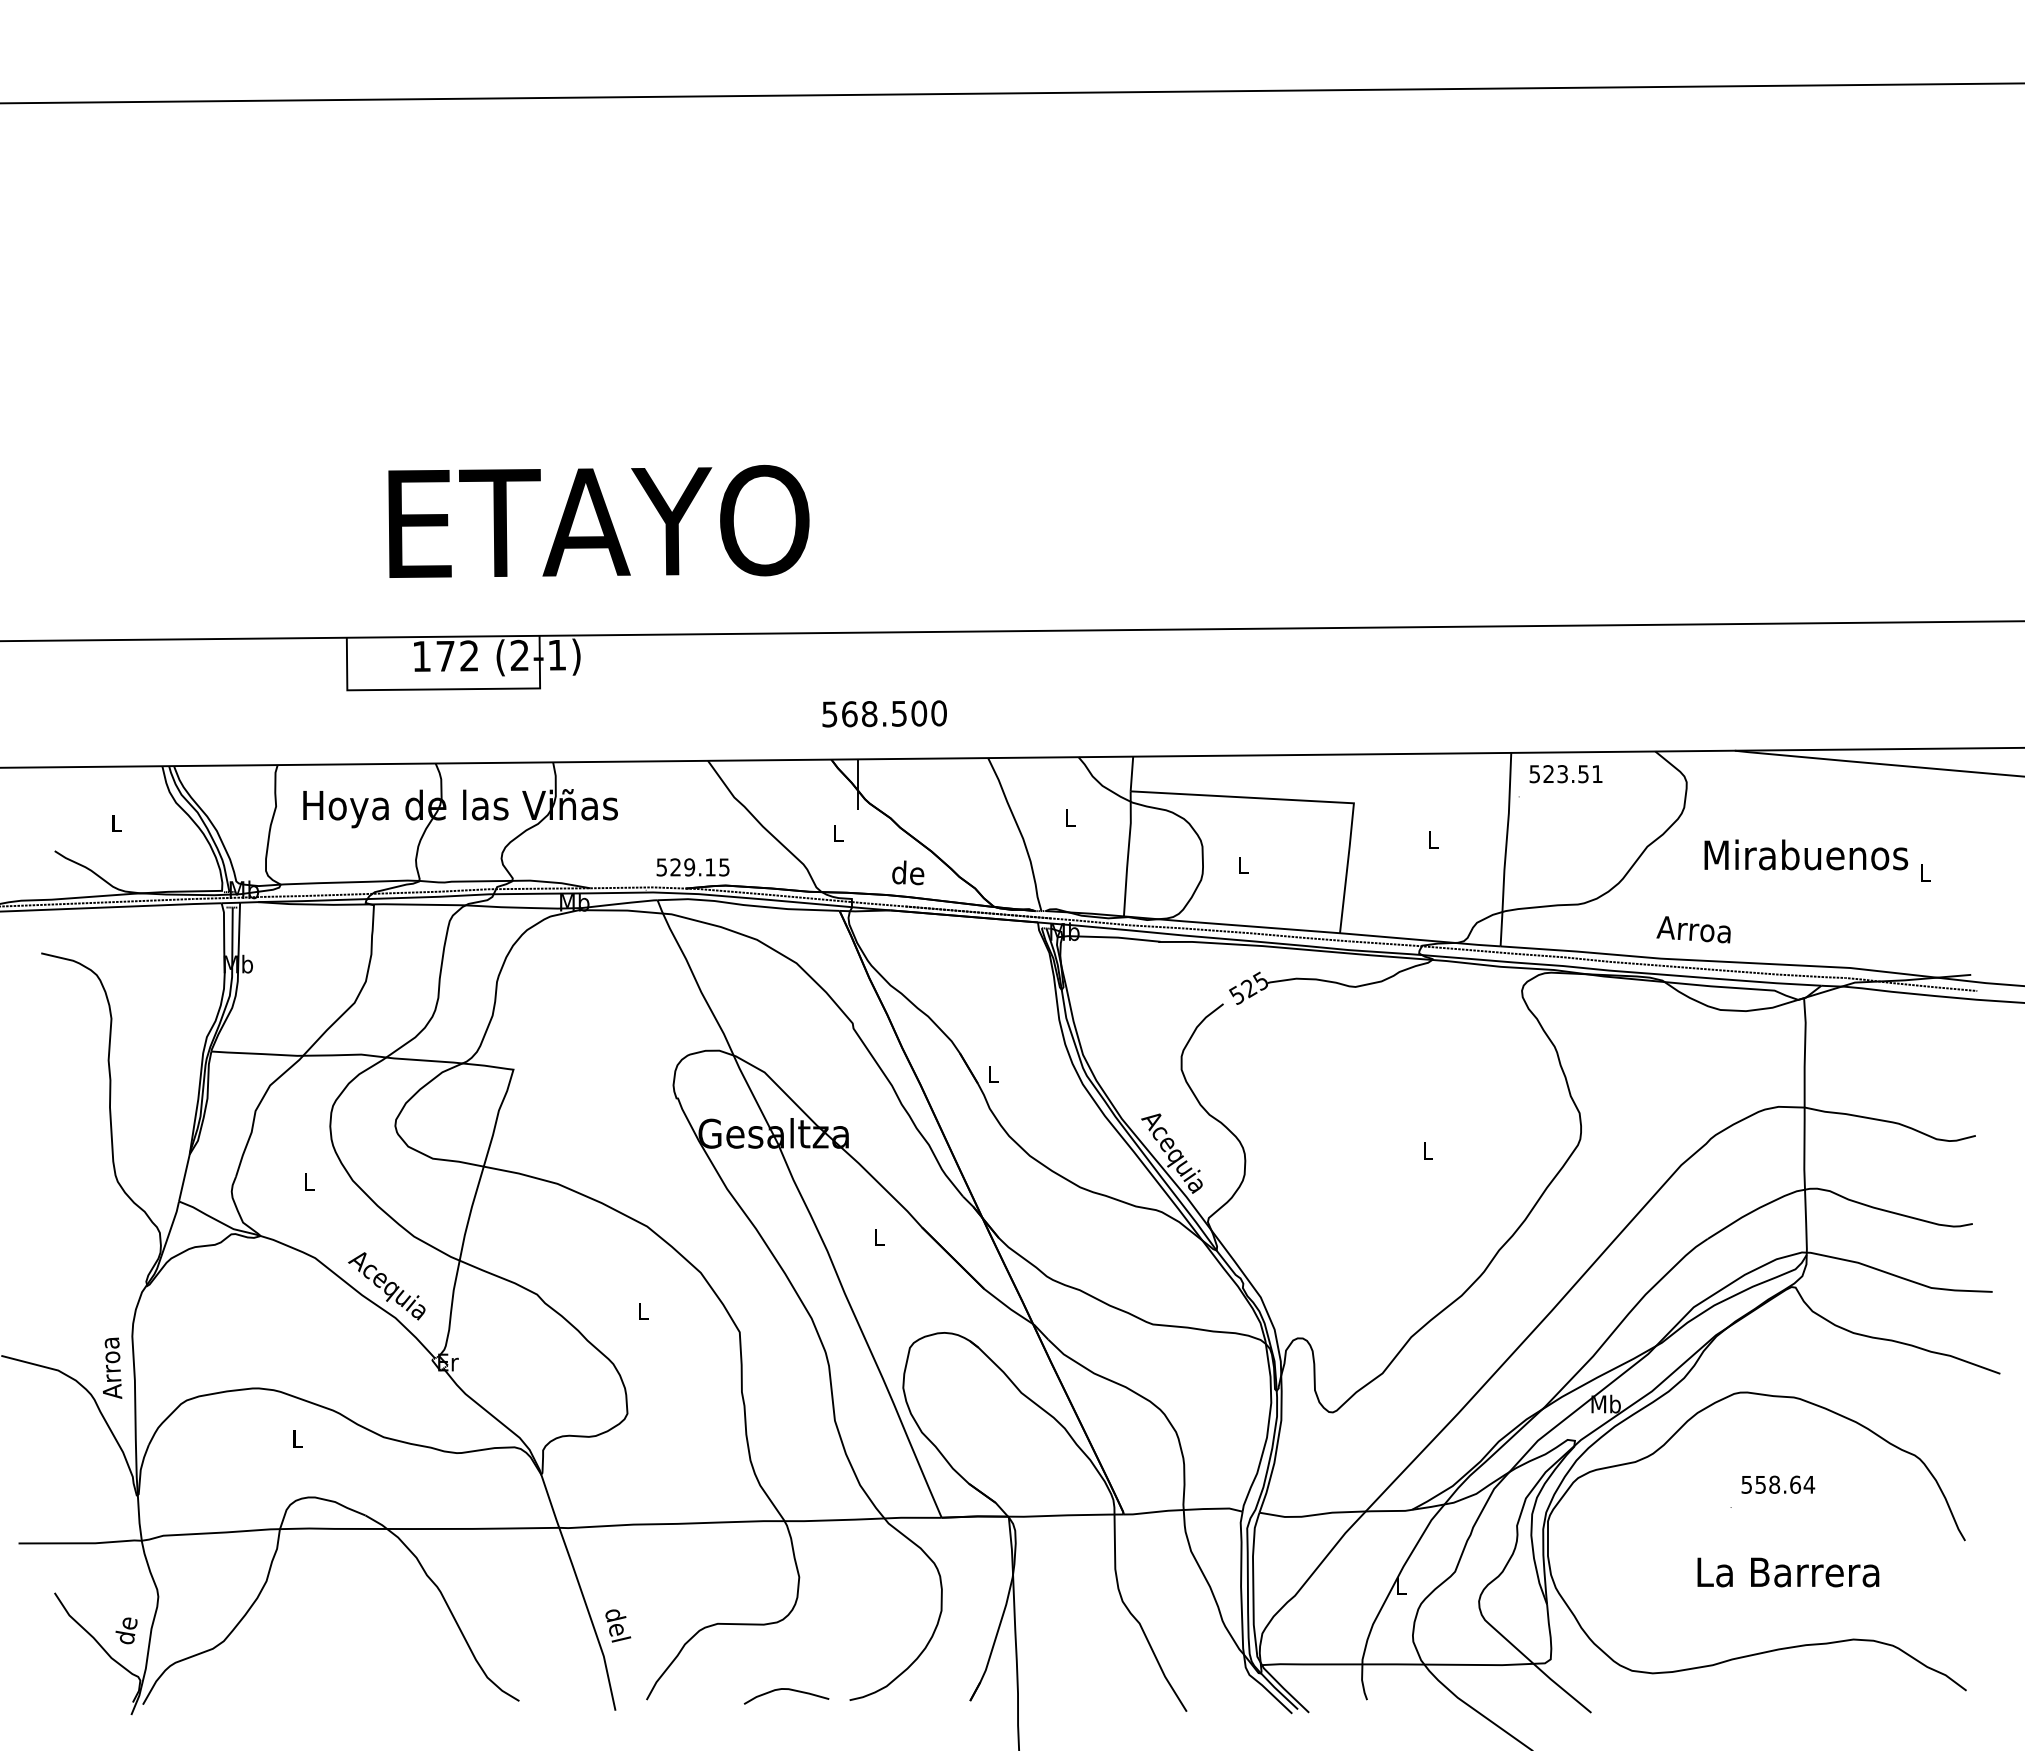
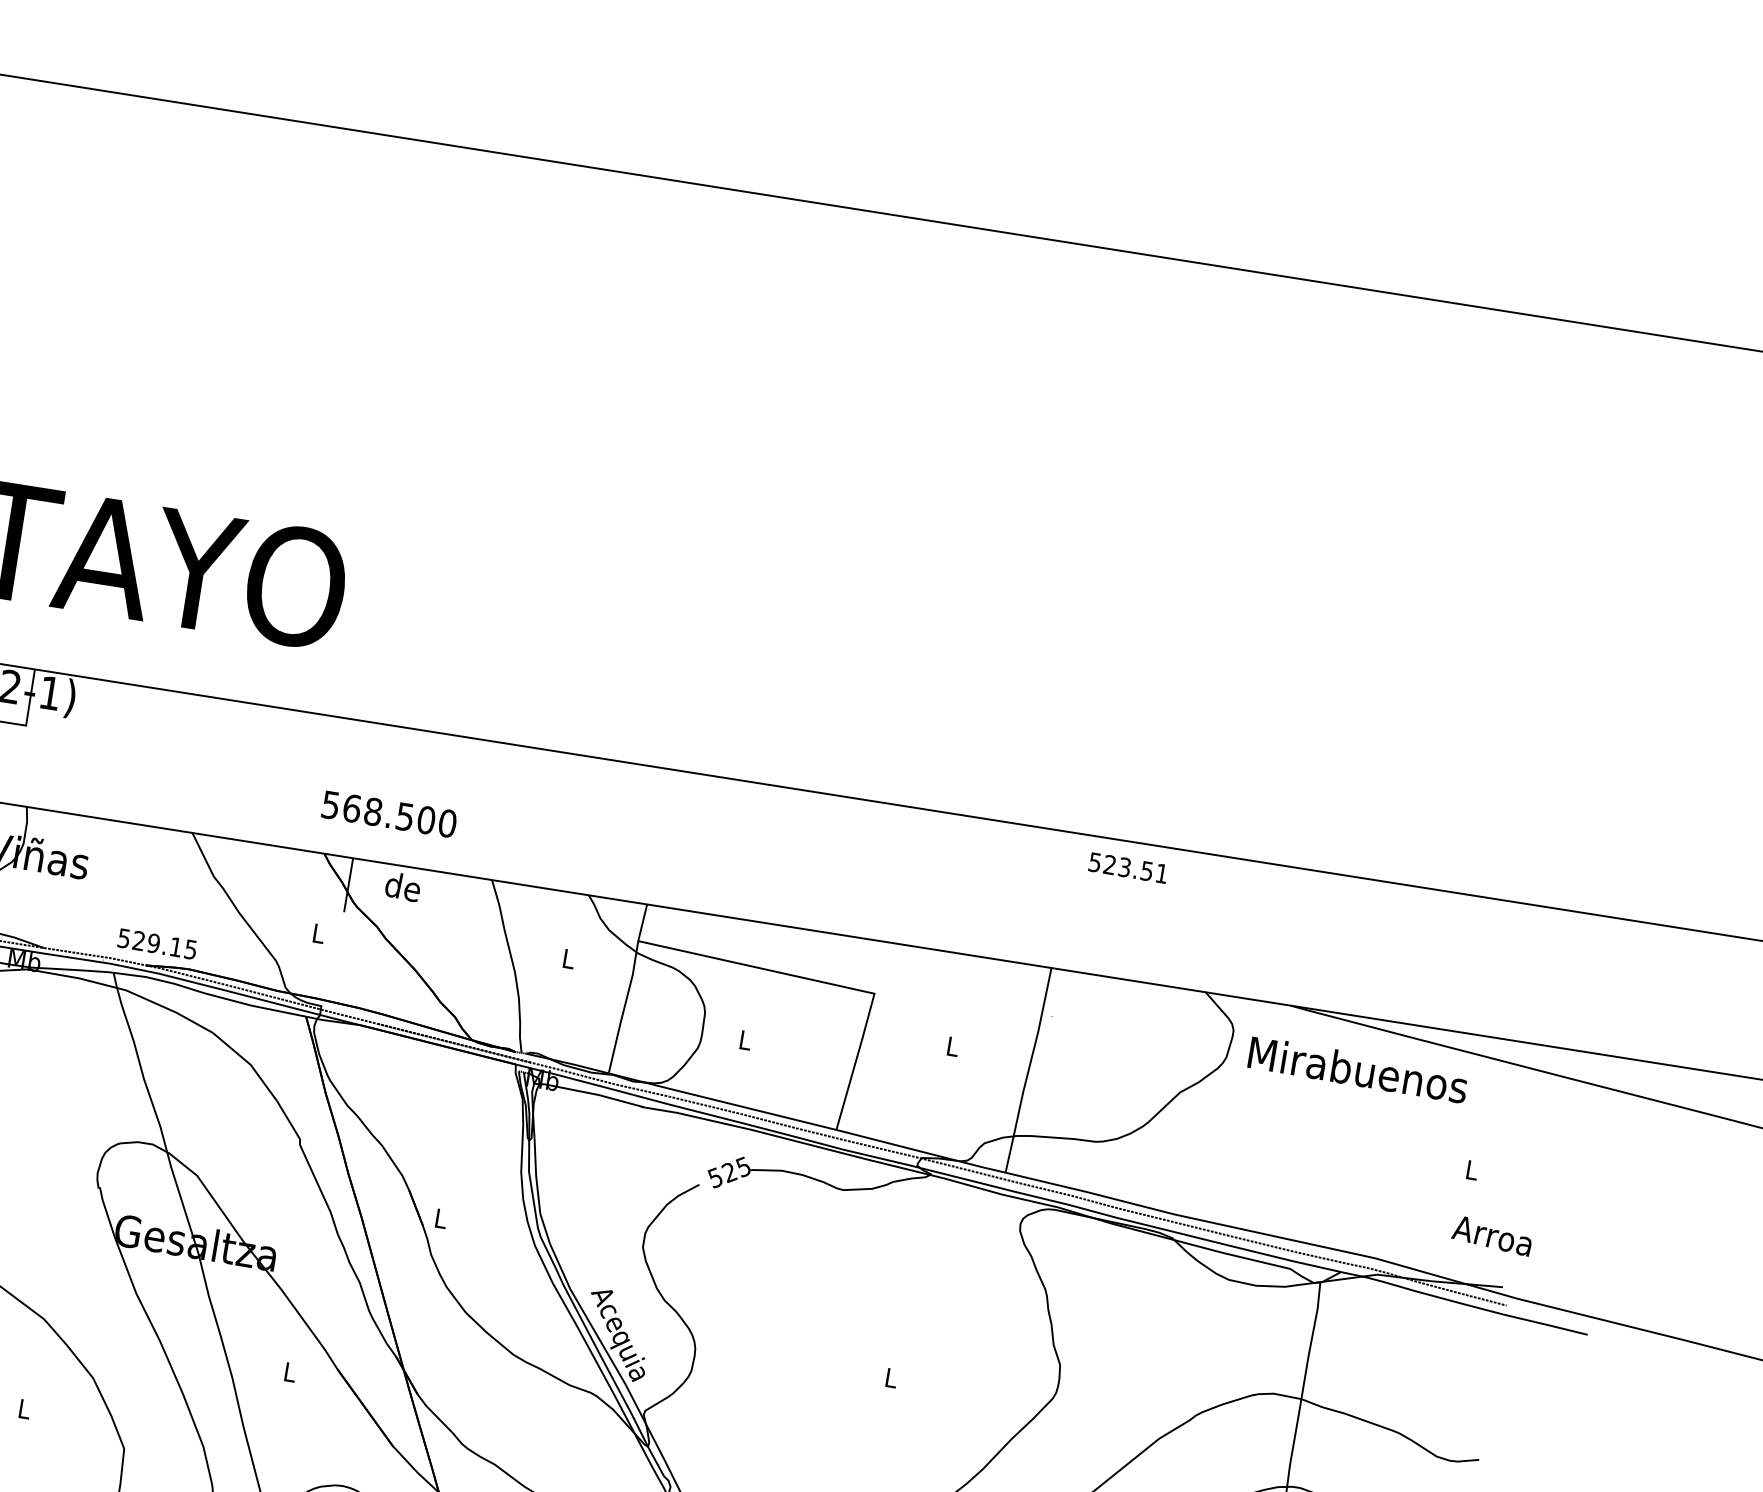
text: (1565, 774) -> (1127, 868), moved
text: (1806, 854) -> (1358, 1069), moved
text: (908, 872) -> (403, 886), moved
text: (1693, 929) -> (1492, 1235), moved

